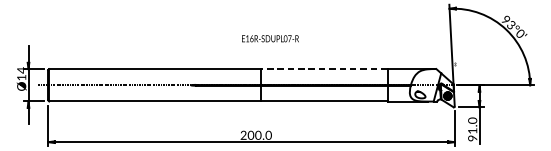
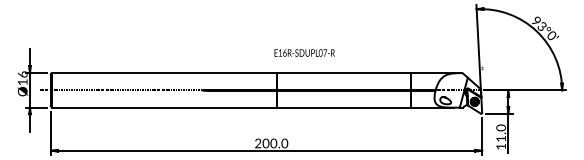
text: (270, 38) -> (304, 52), moved
line: (324, 69) -> (343, 73), dashed -> solid
text: (21, 70) -> (22, 74), Ø14 -> Ø16
text: (472, 138) -> (500, 146), 91.0 -> 11.0

